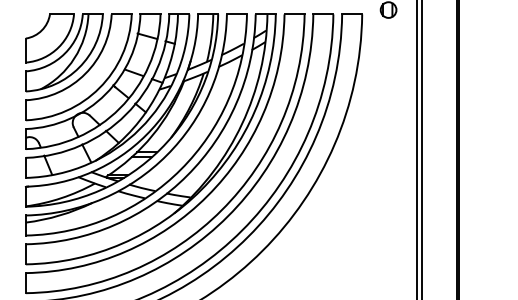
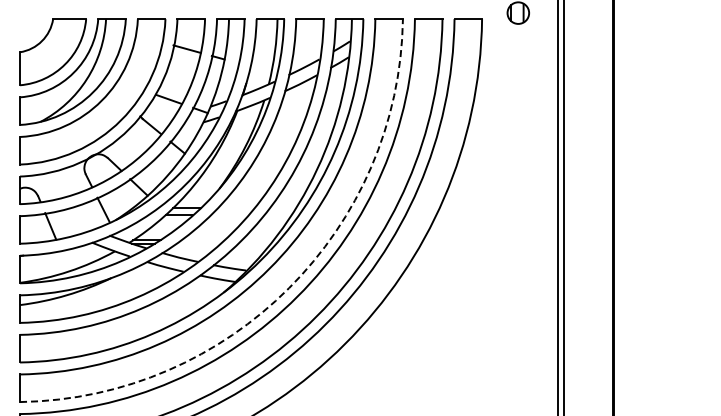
arc: (222, 210) -> (289, 288), solid -> dashed

